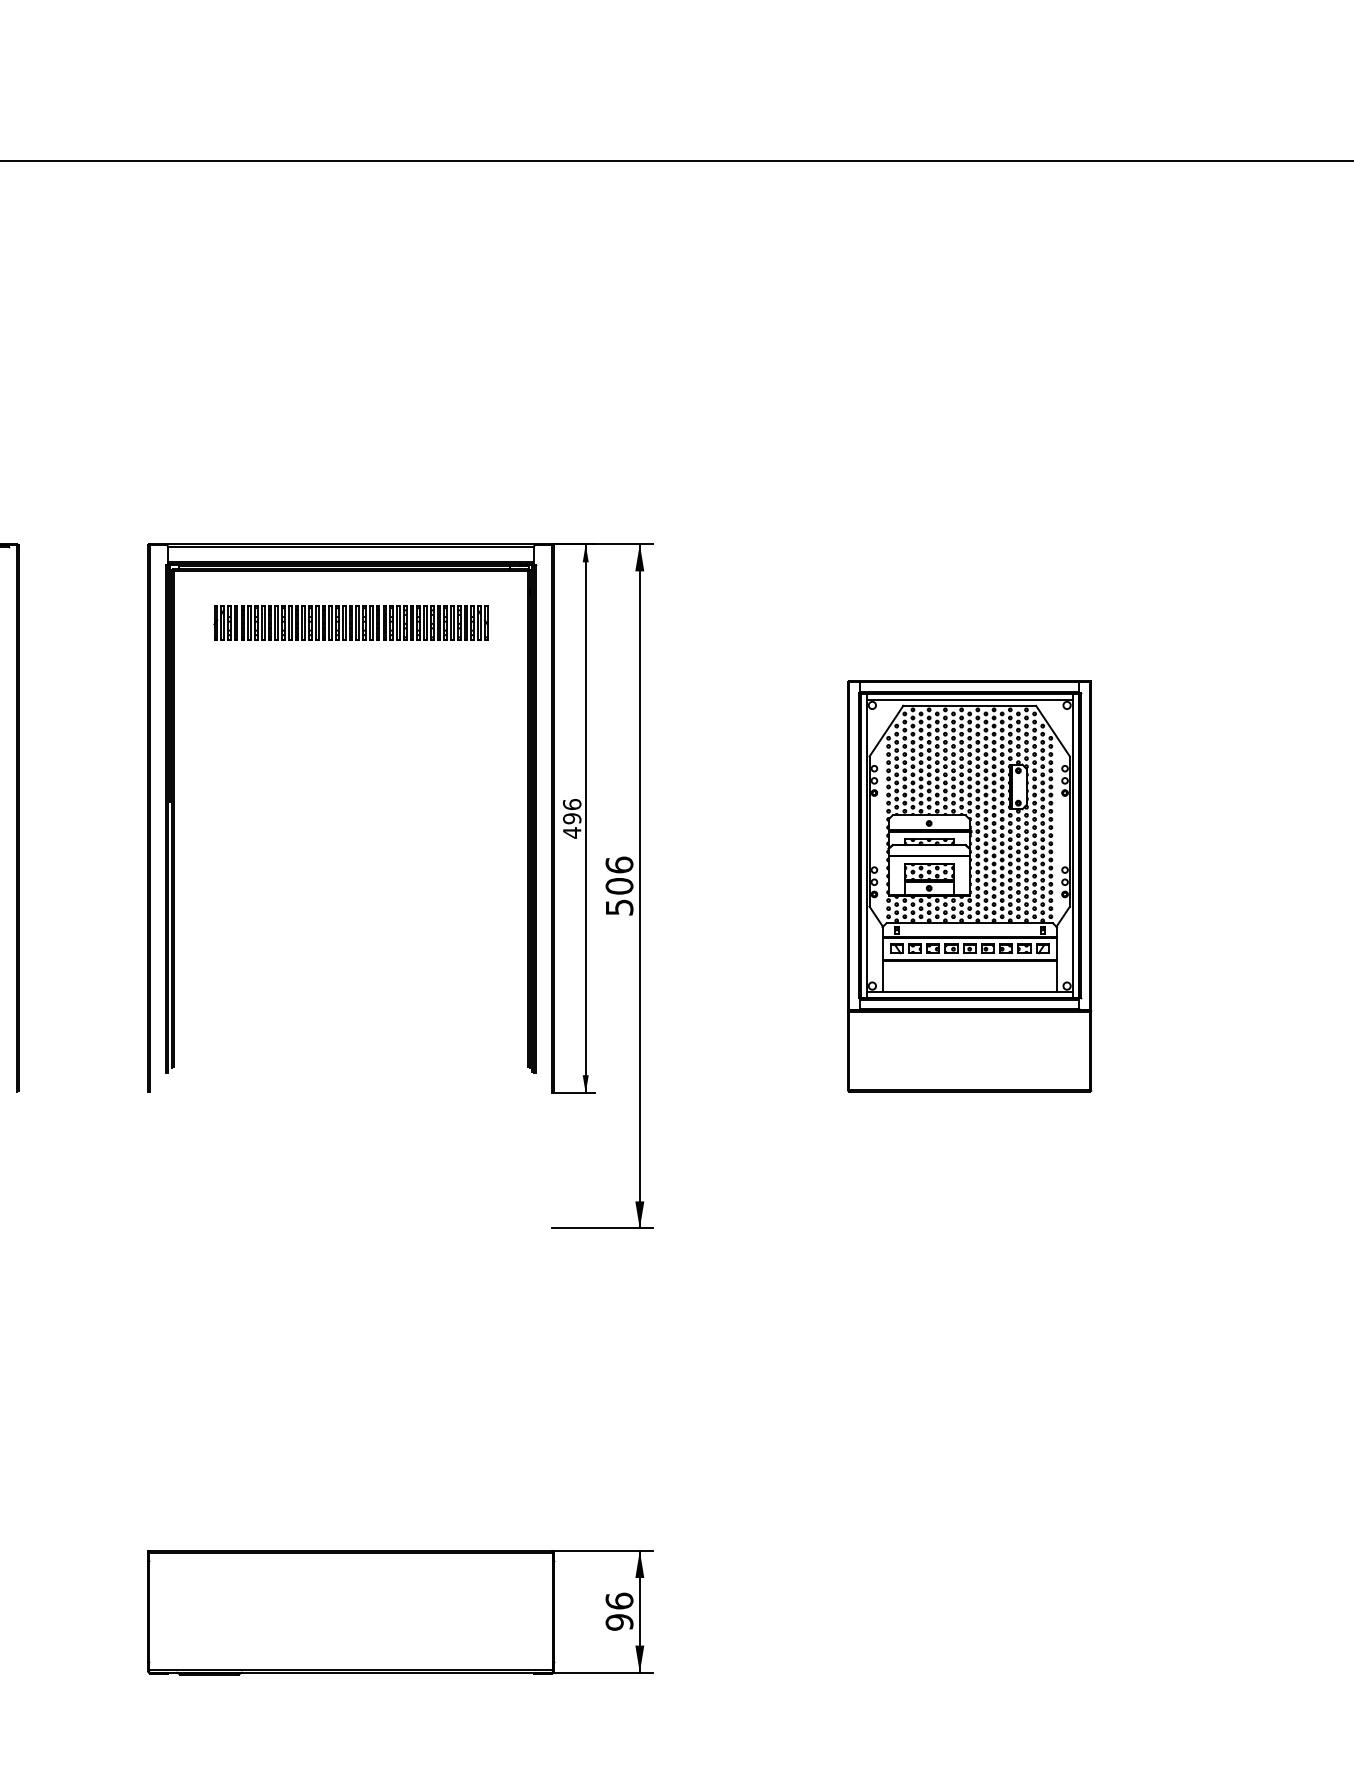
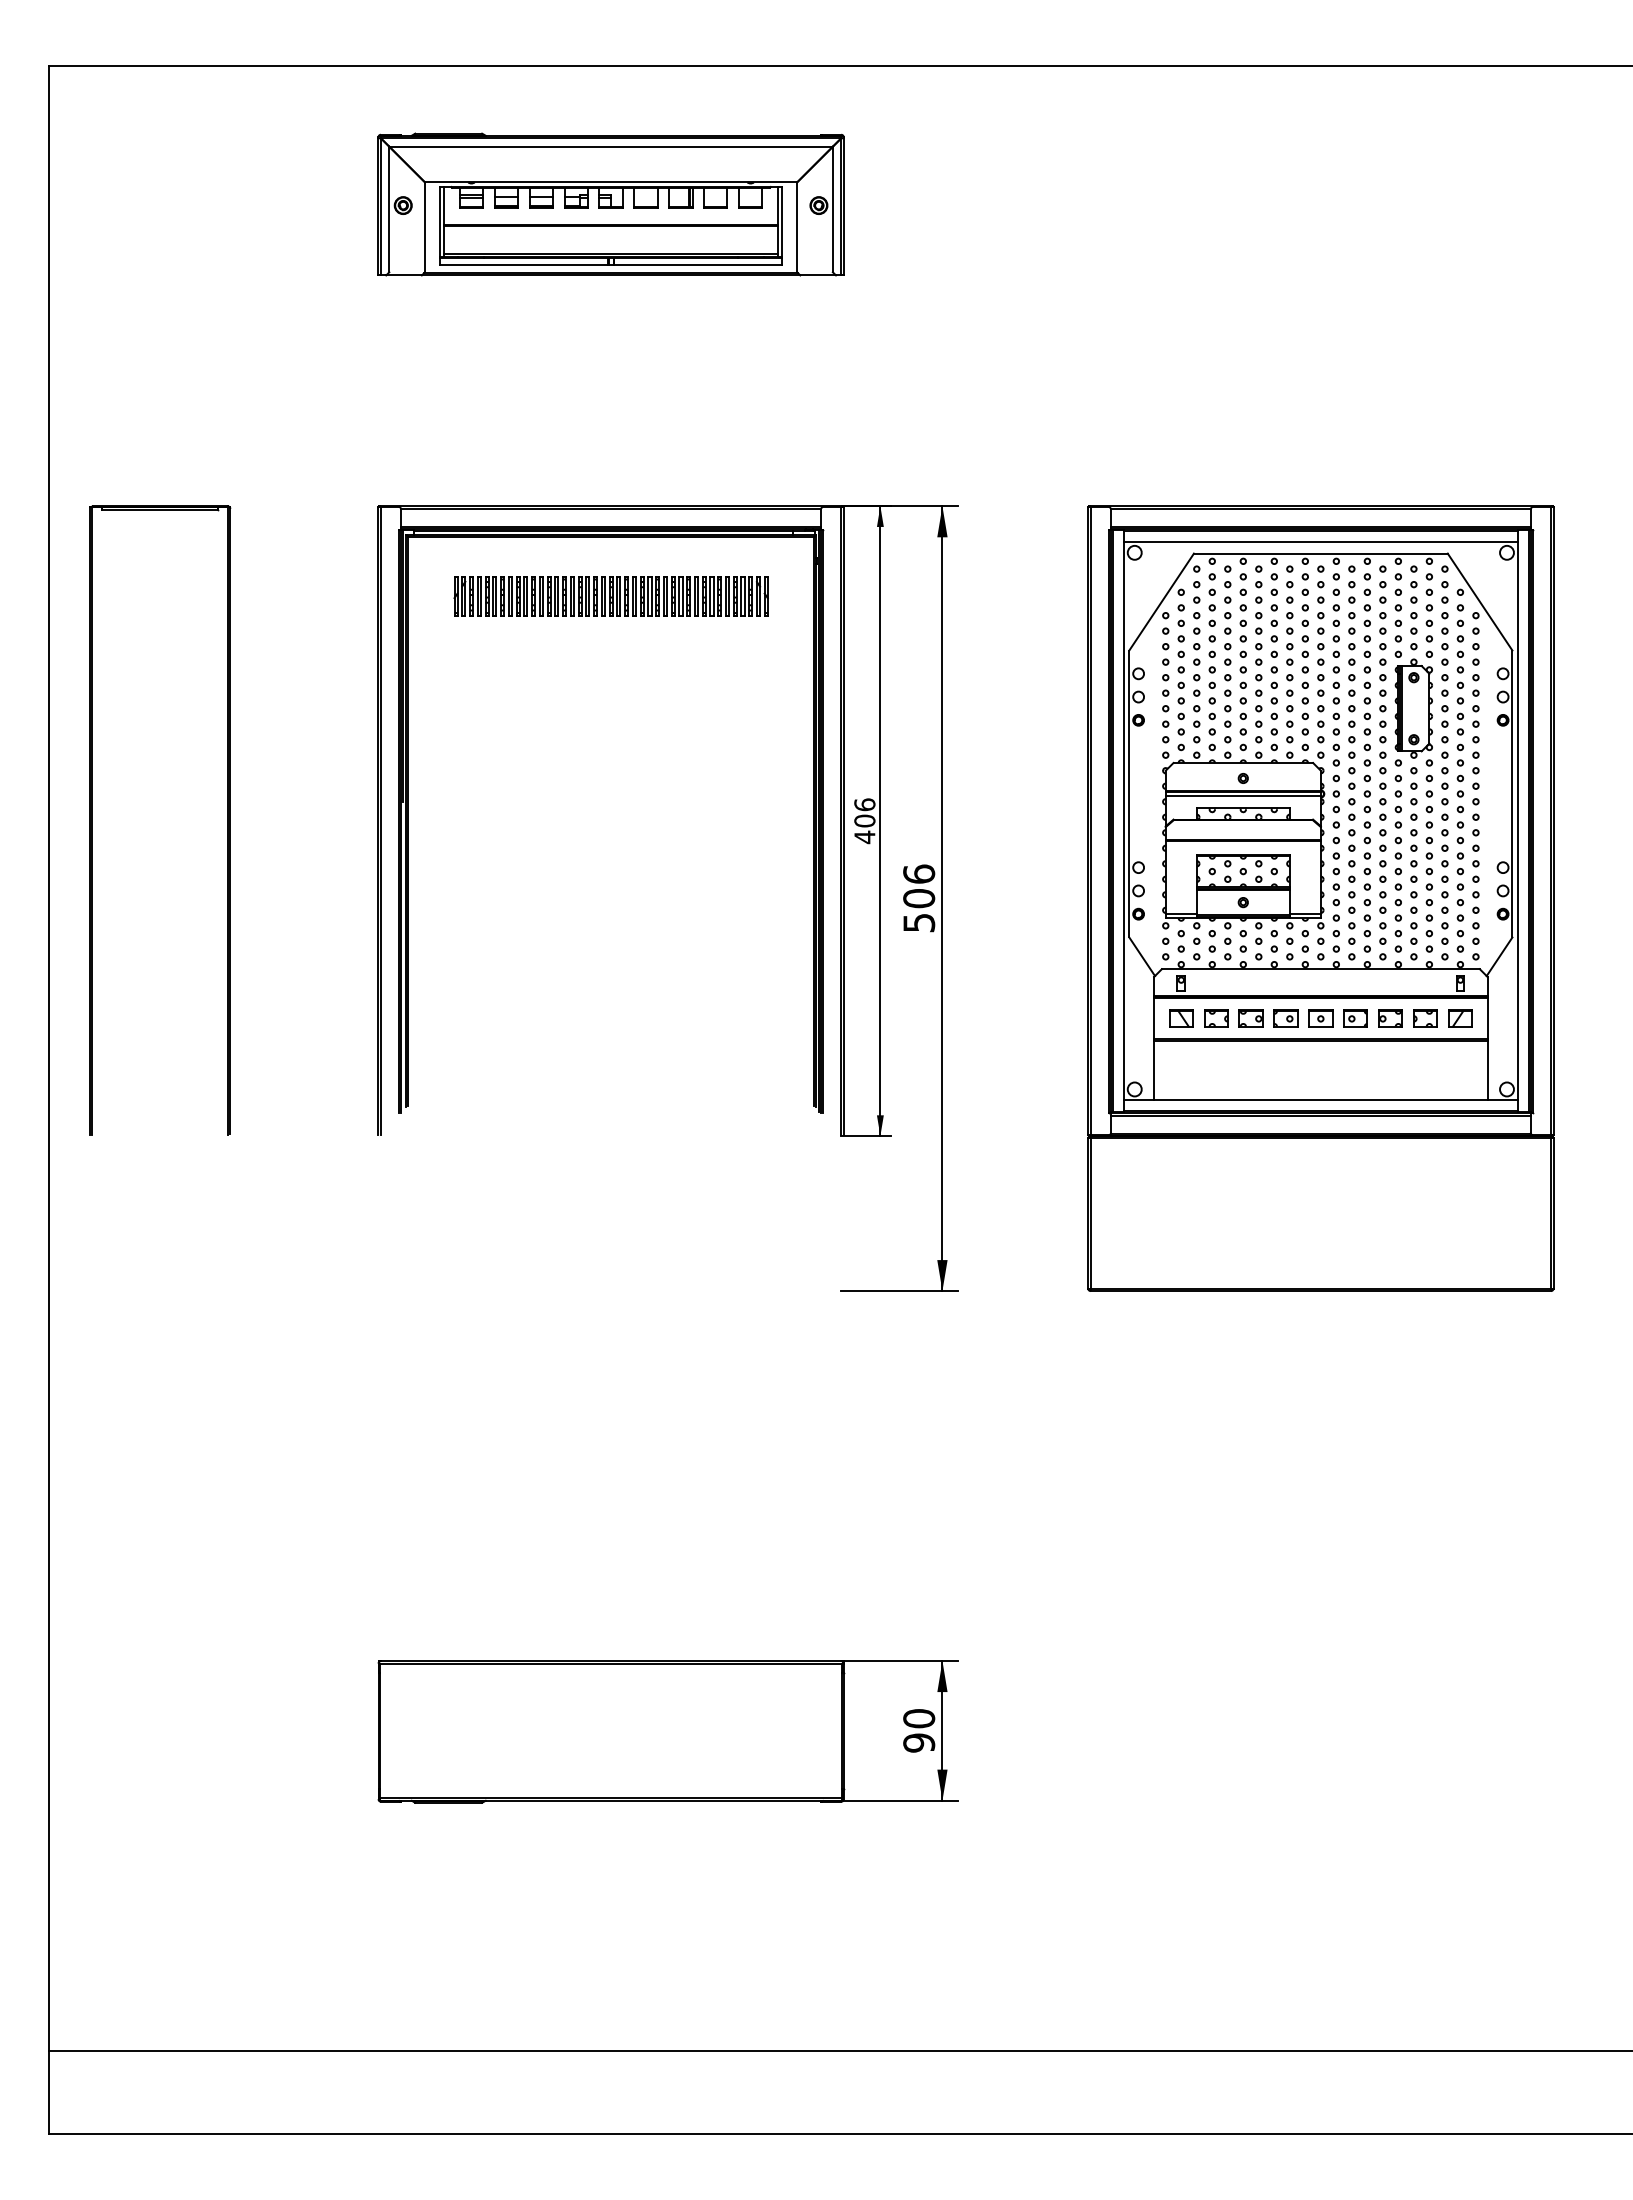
part: (350, 281) -> (610, 204), added
text: (571, 818) -> (864, 820), 496 -> 406
part: (969, 886) -> (1320, 898), size x1.67
text: (619, 1601) -> (919, 1718), 96 -> 90

